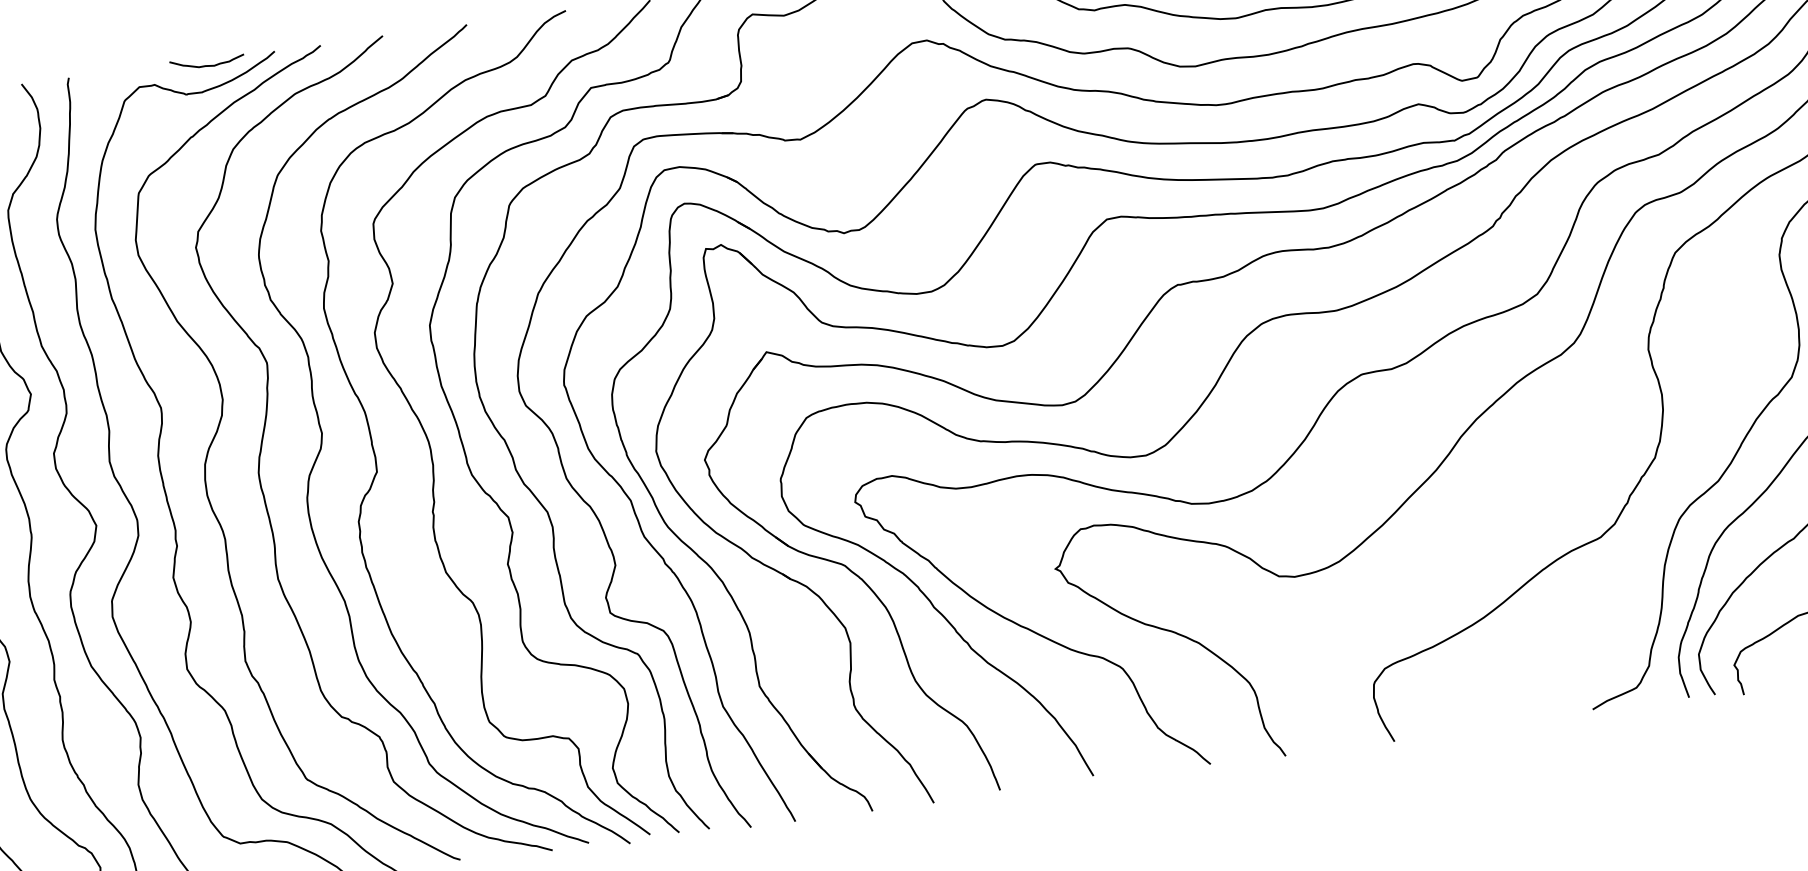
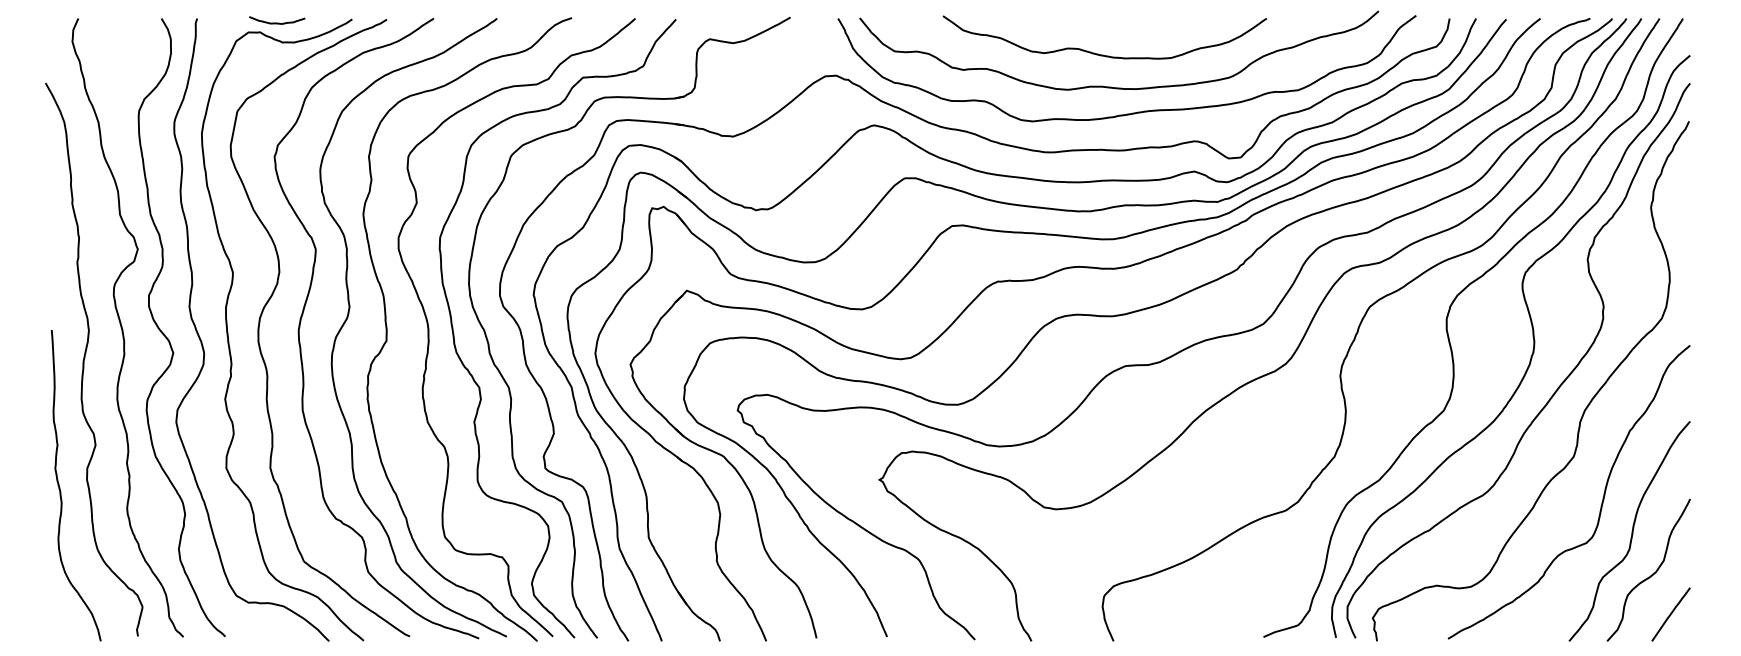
curve: (207, 64) -> (277, 22), moved

